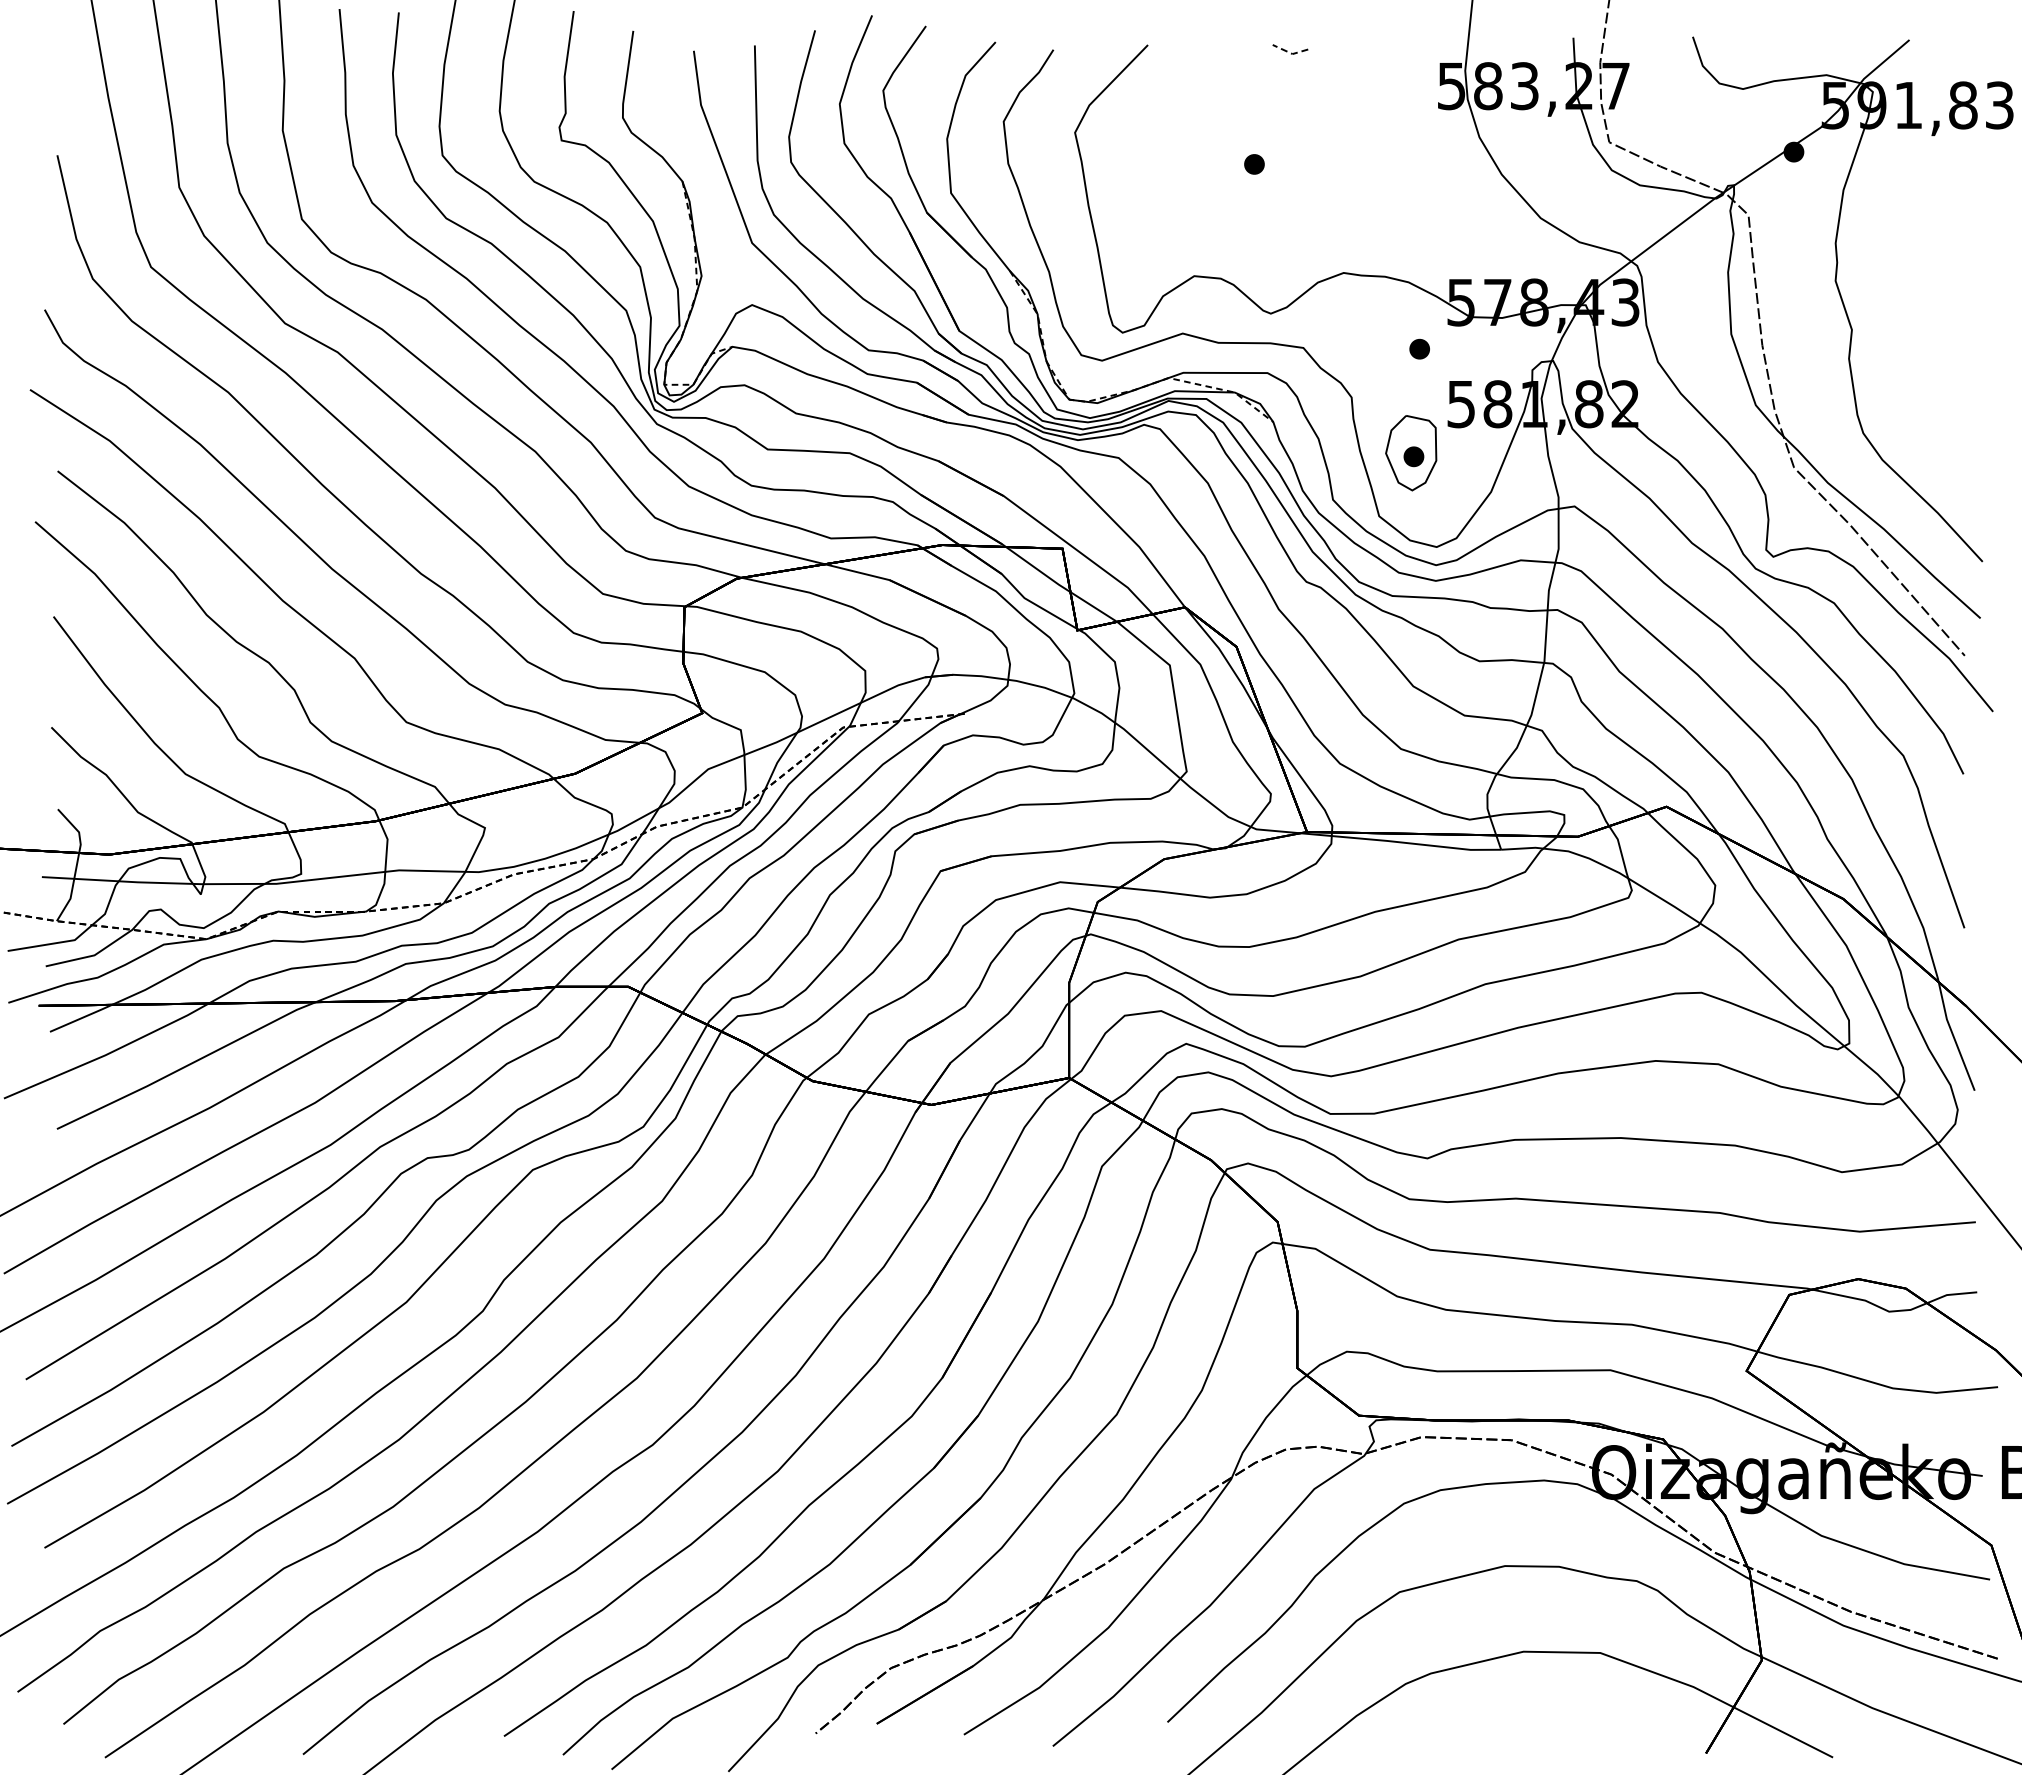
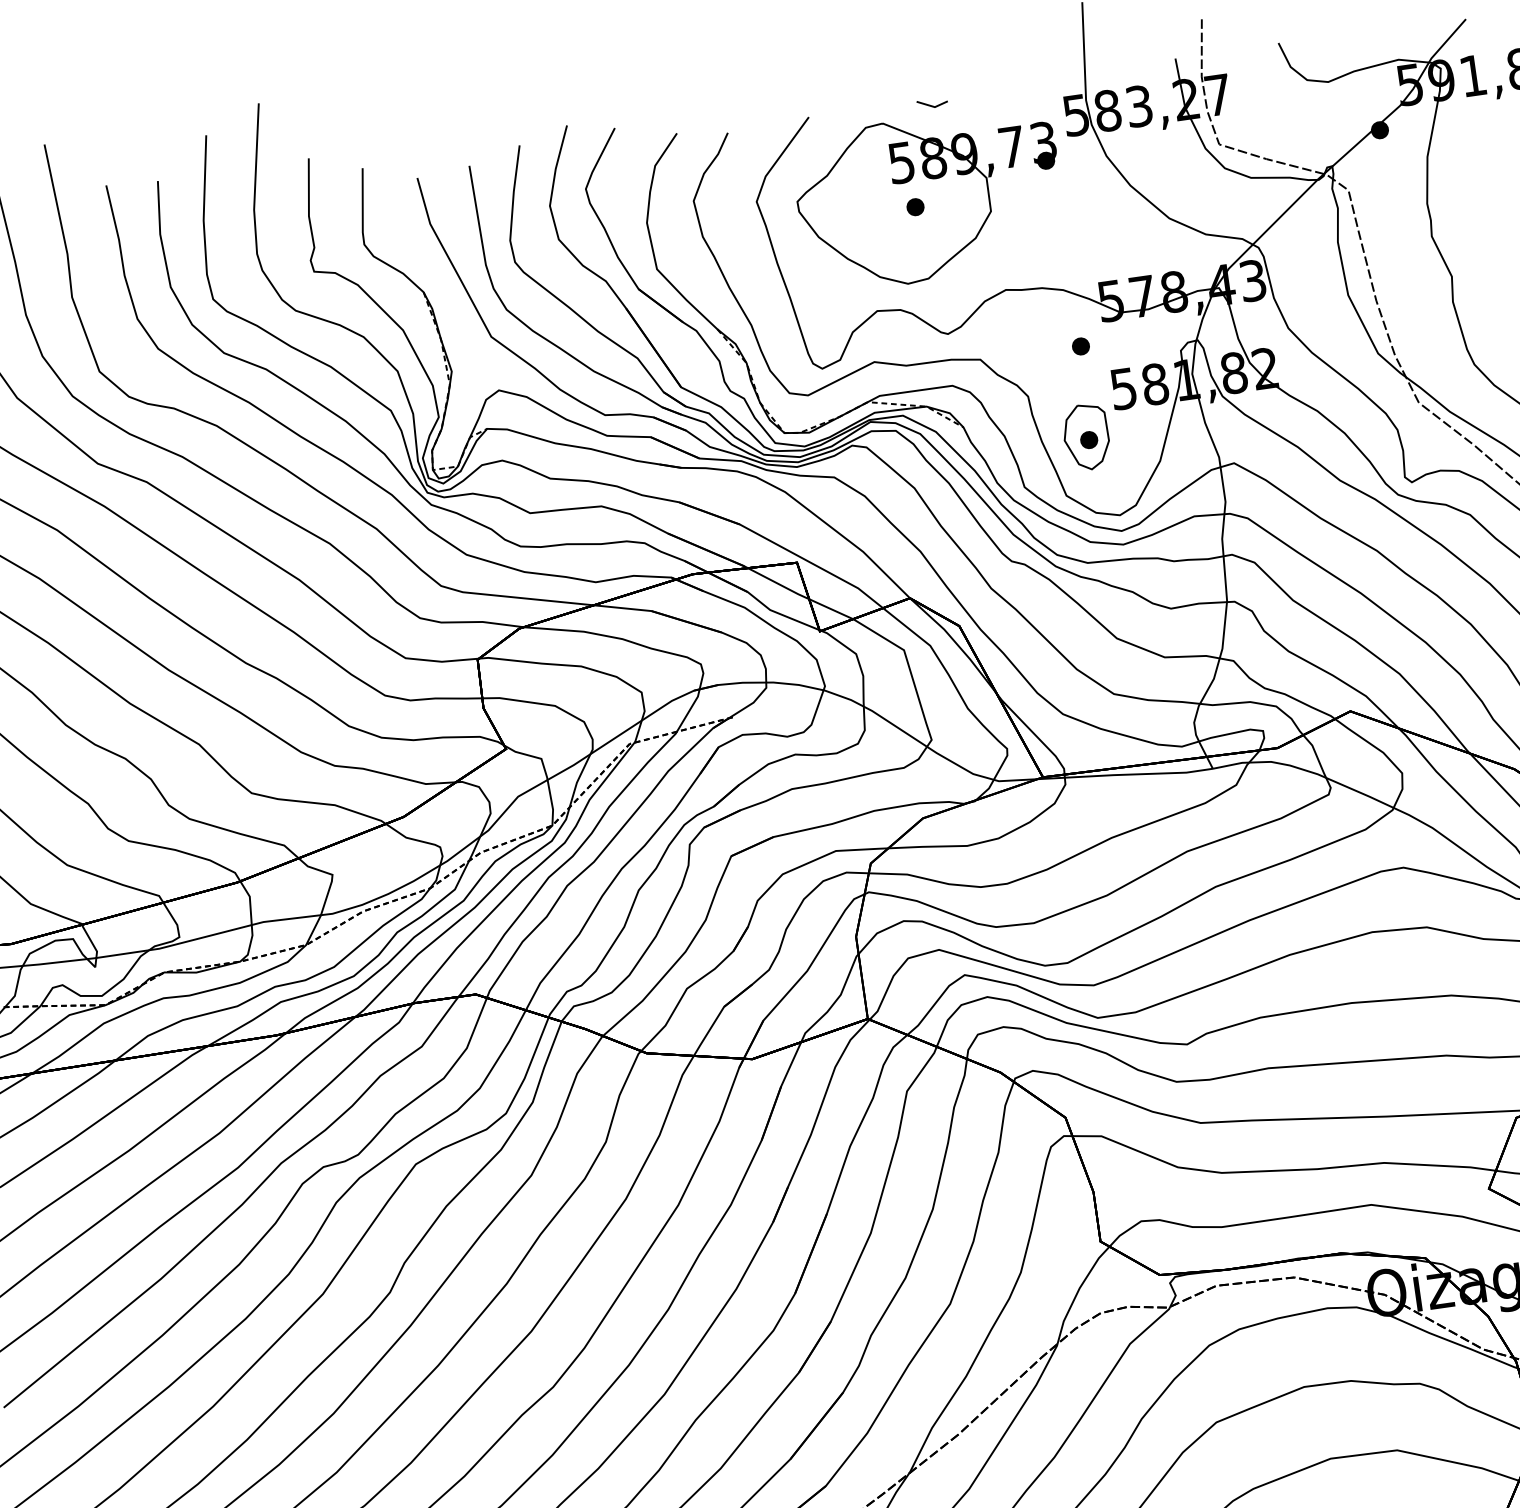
line: (1290, 53) -> (933, 106), dashed -> solid
part: (1271, 157) -> (929, 199), added

